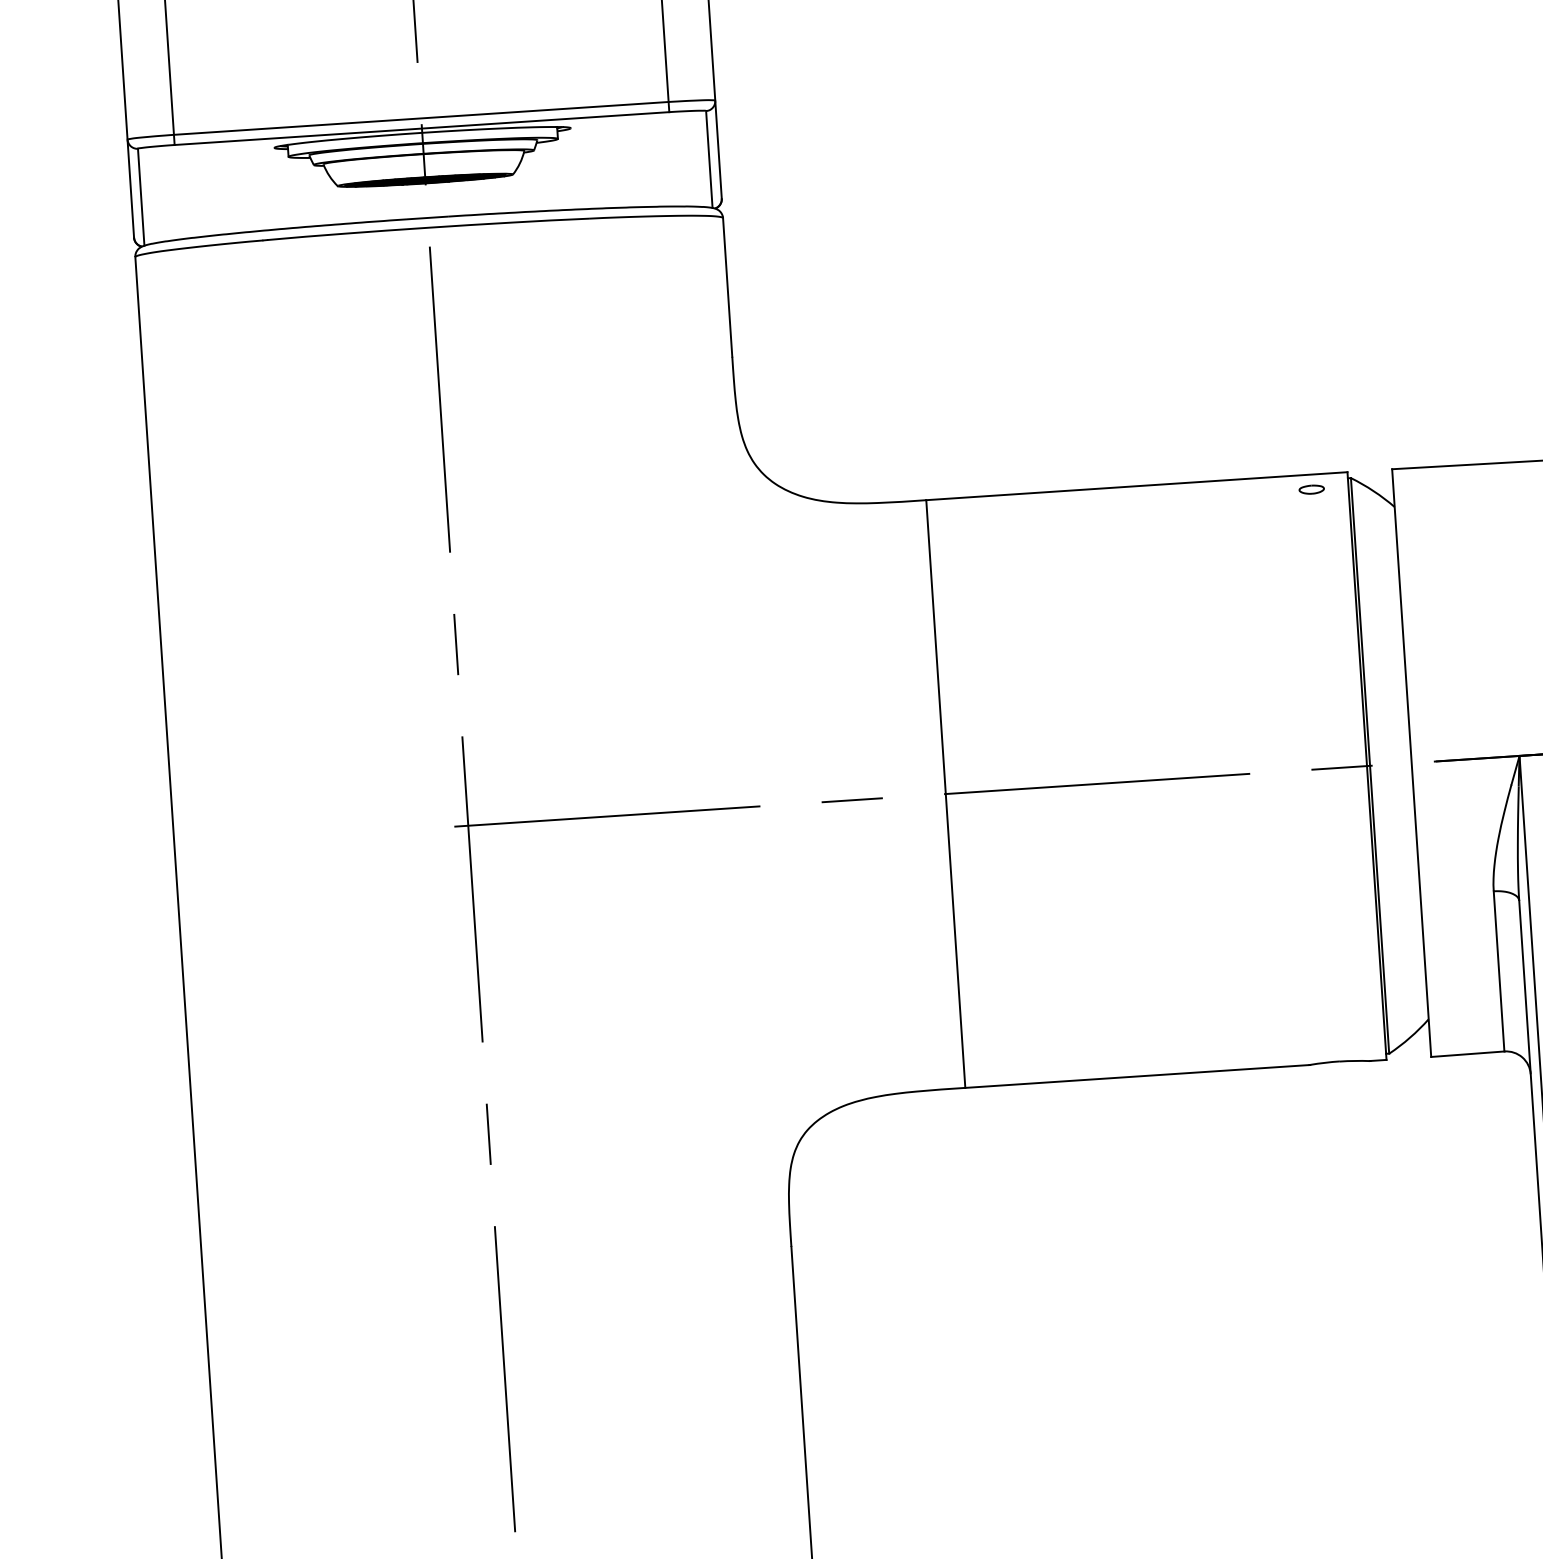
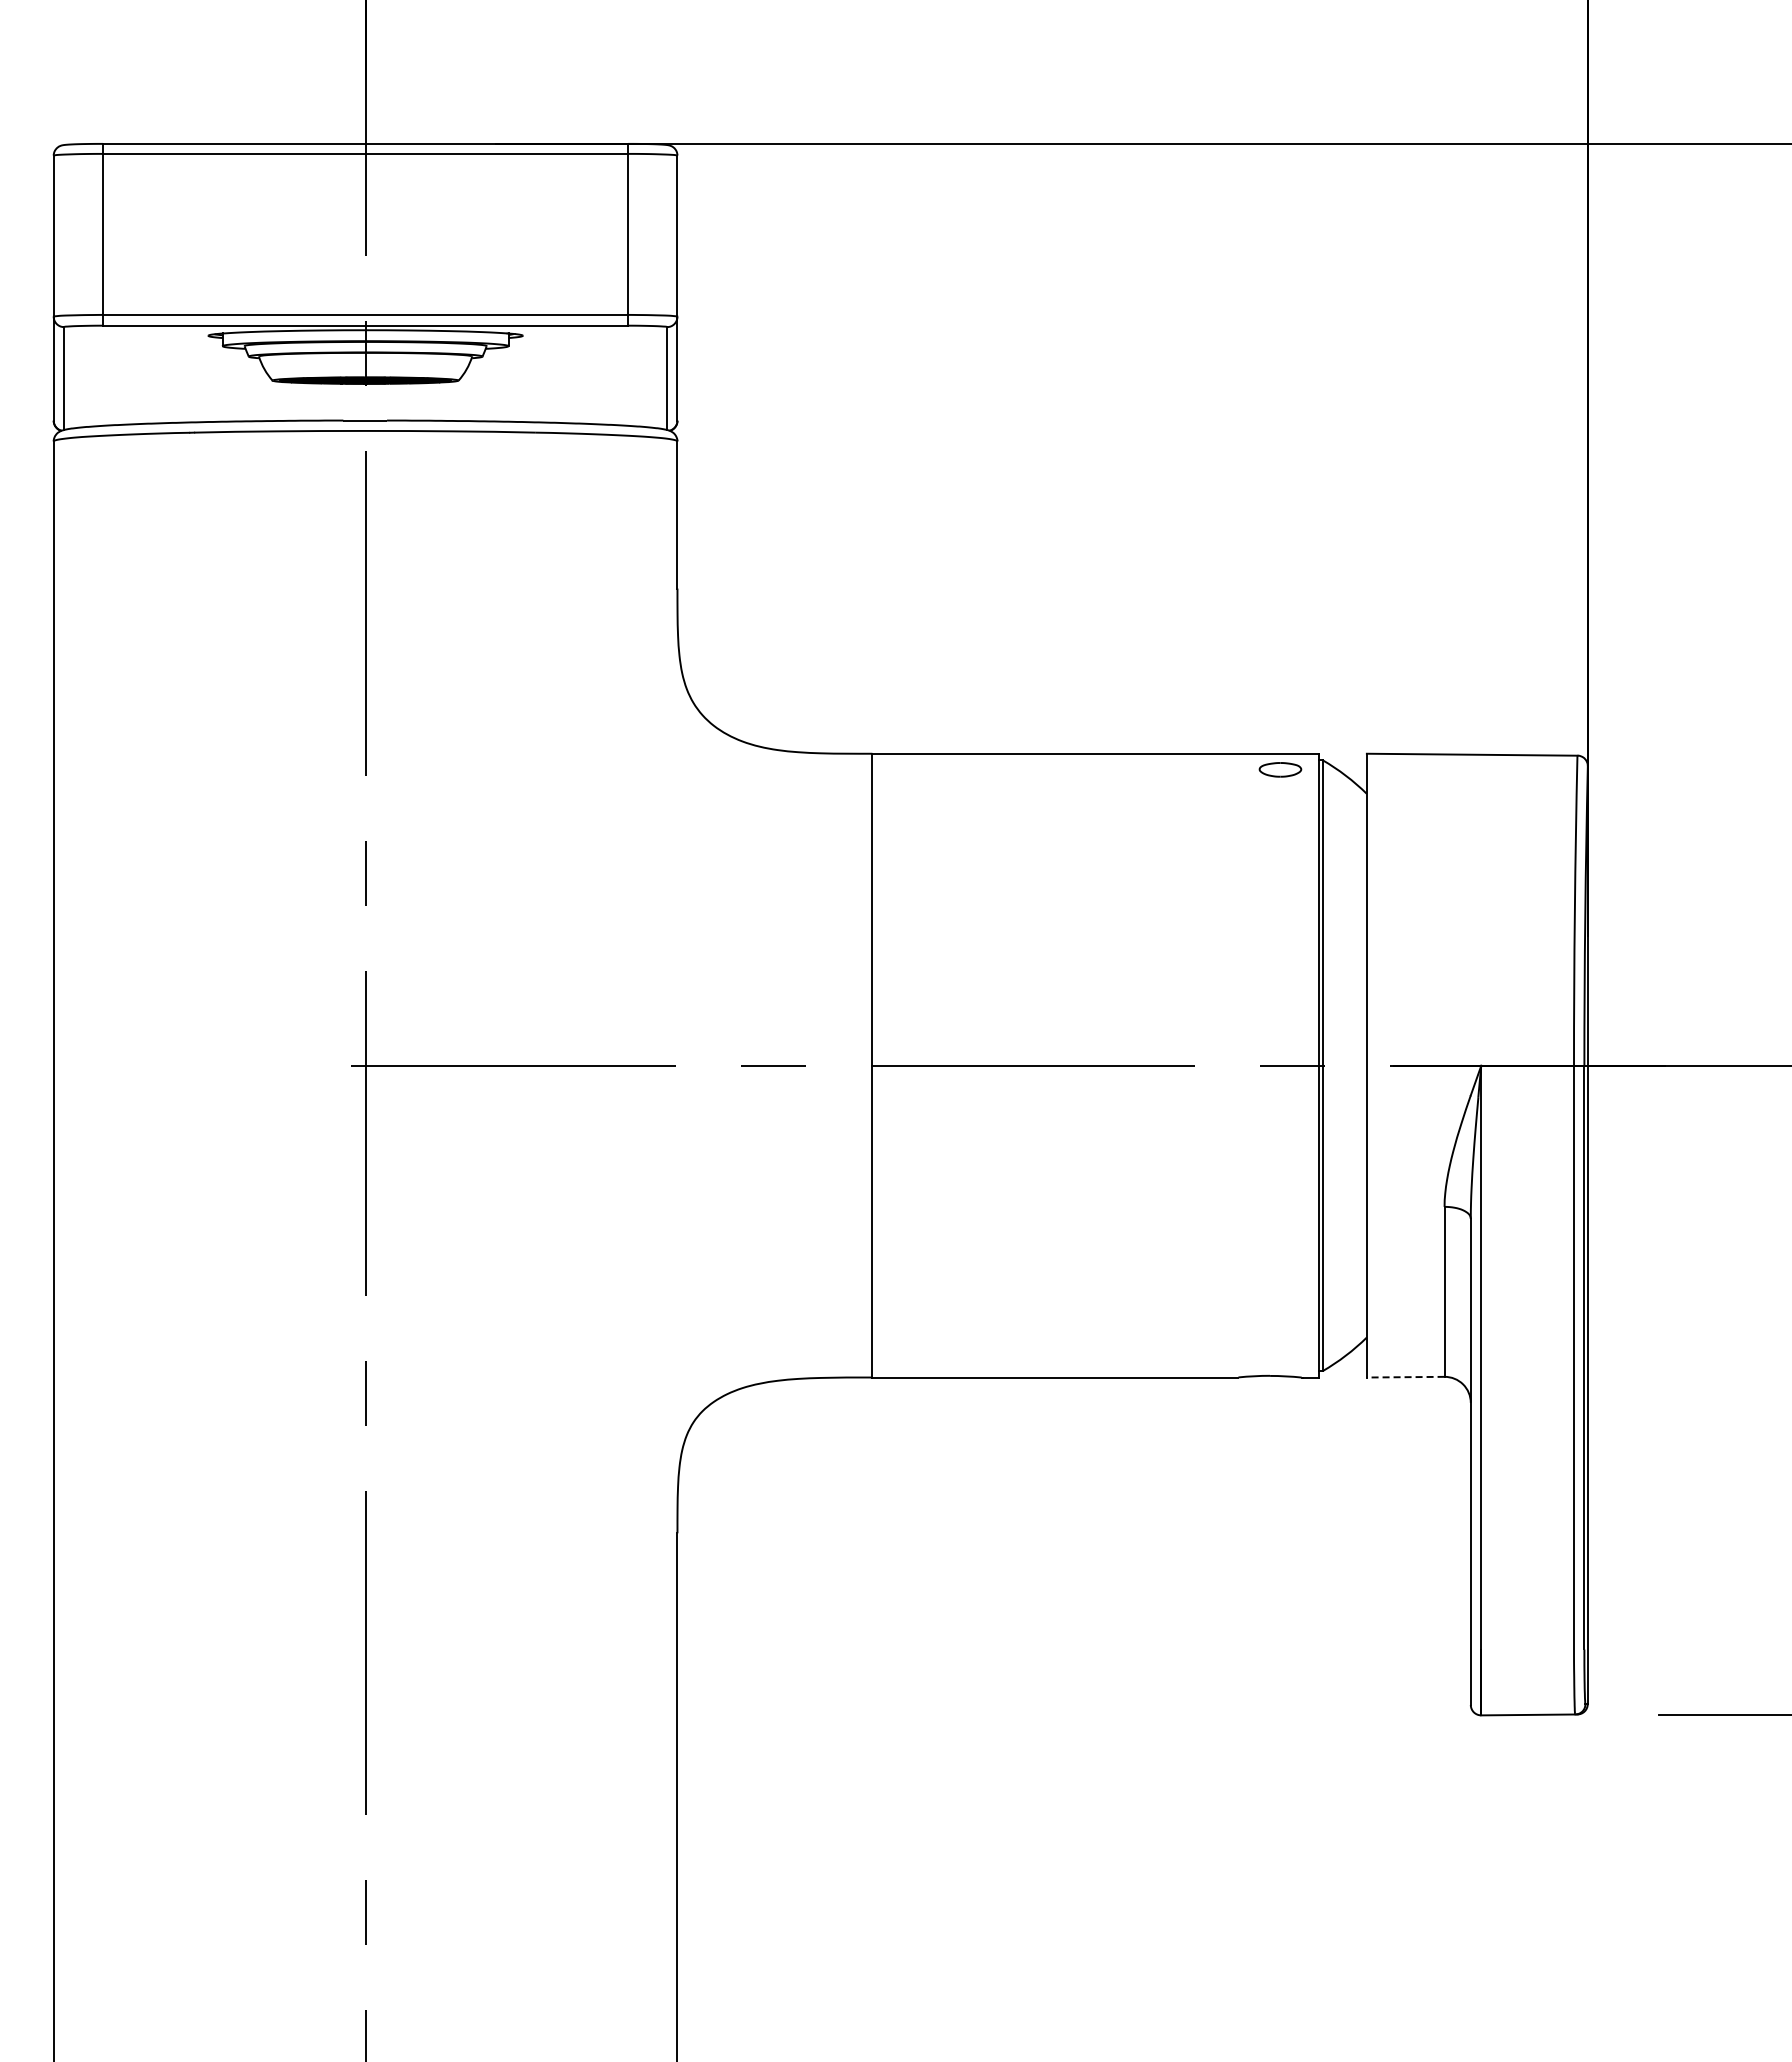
part: (1311, 489) -> (1280, 769), size x1.6
line: (1467, 1054) -> (1405, 1377), solid -> dashed

